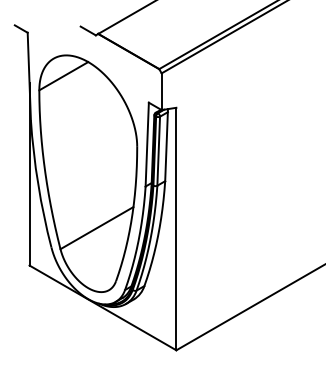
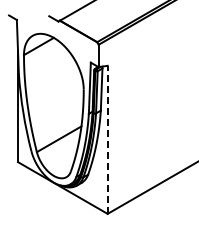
line: (176, 228) -> (107, 139), solid -> dashed

